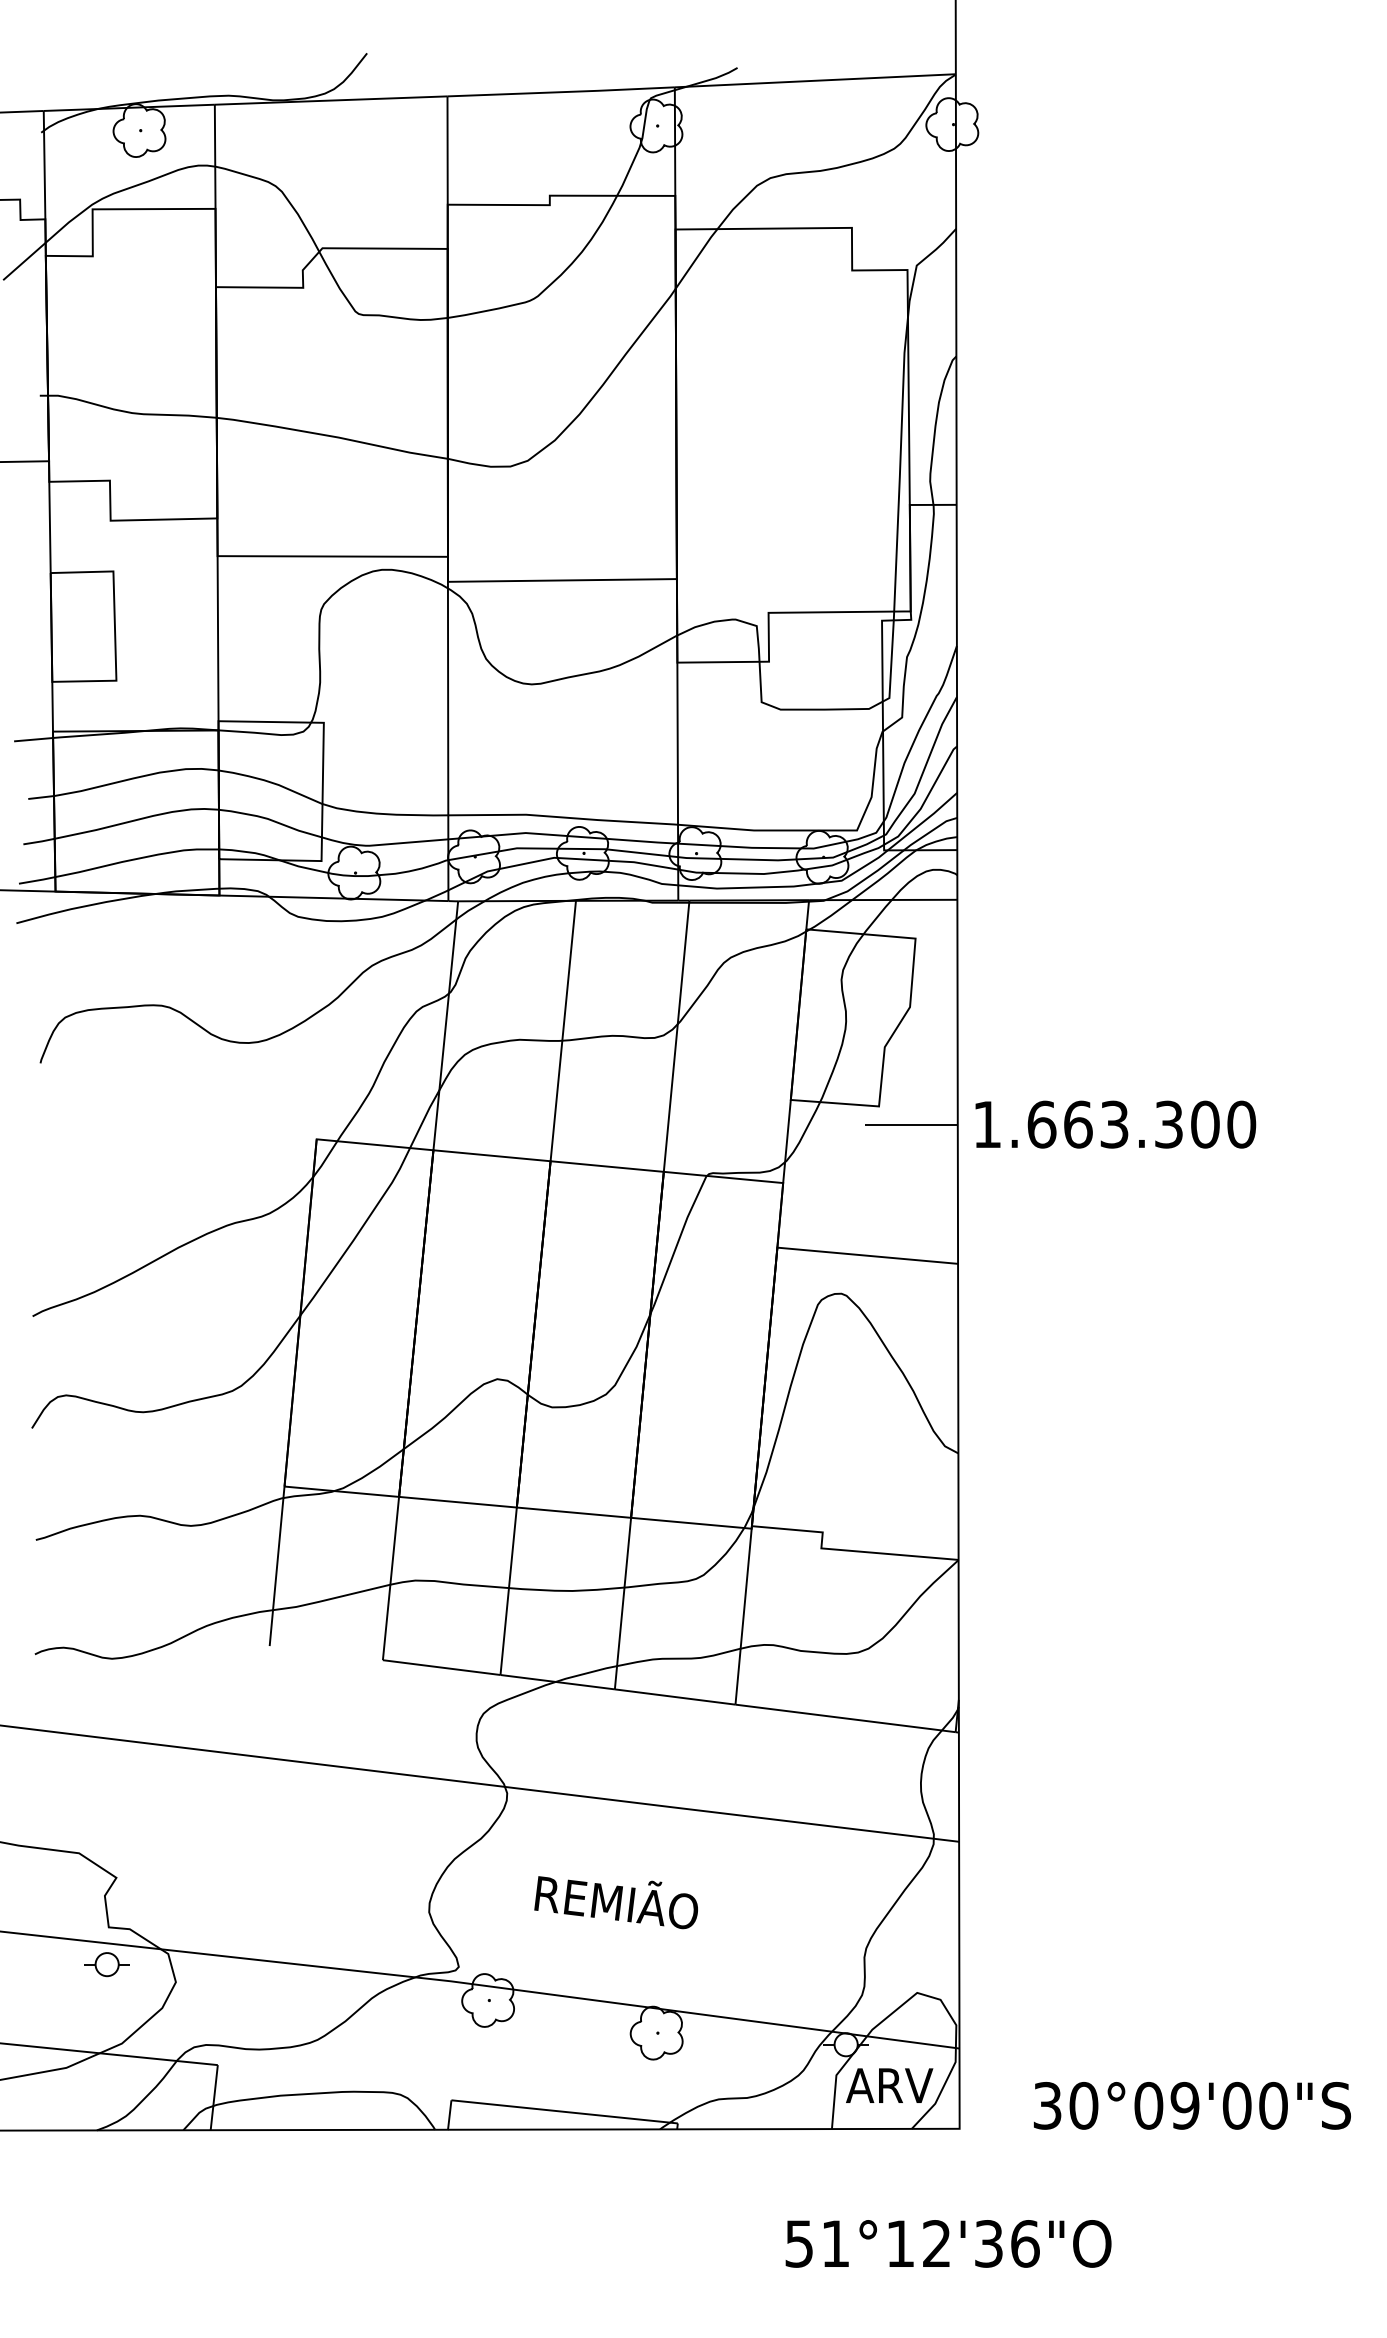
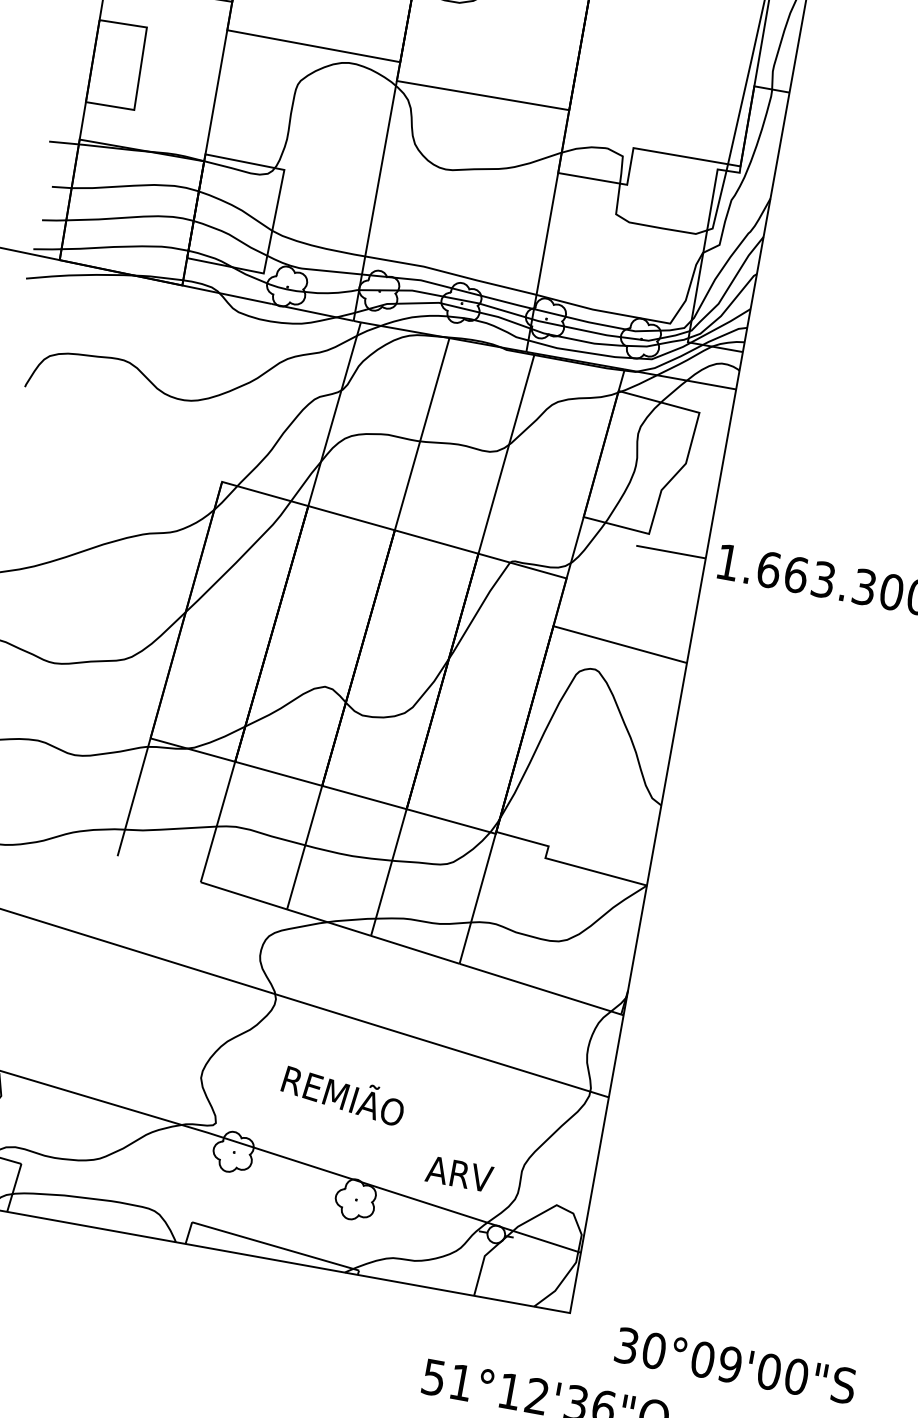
text: (889, 2085) -> (459, 1173), moved
text: (1191, 2105) -> (735, 1365), moved

